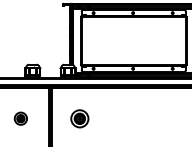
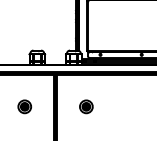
part: (80, 118) -> (86, 106), size x0.71

